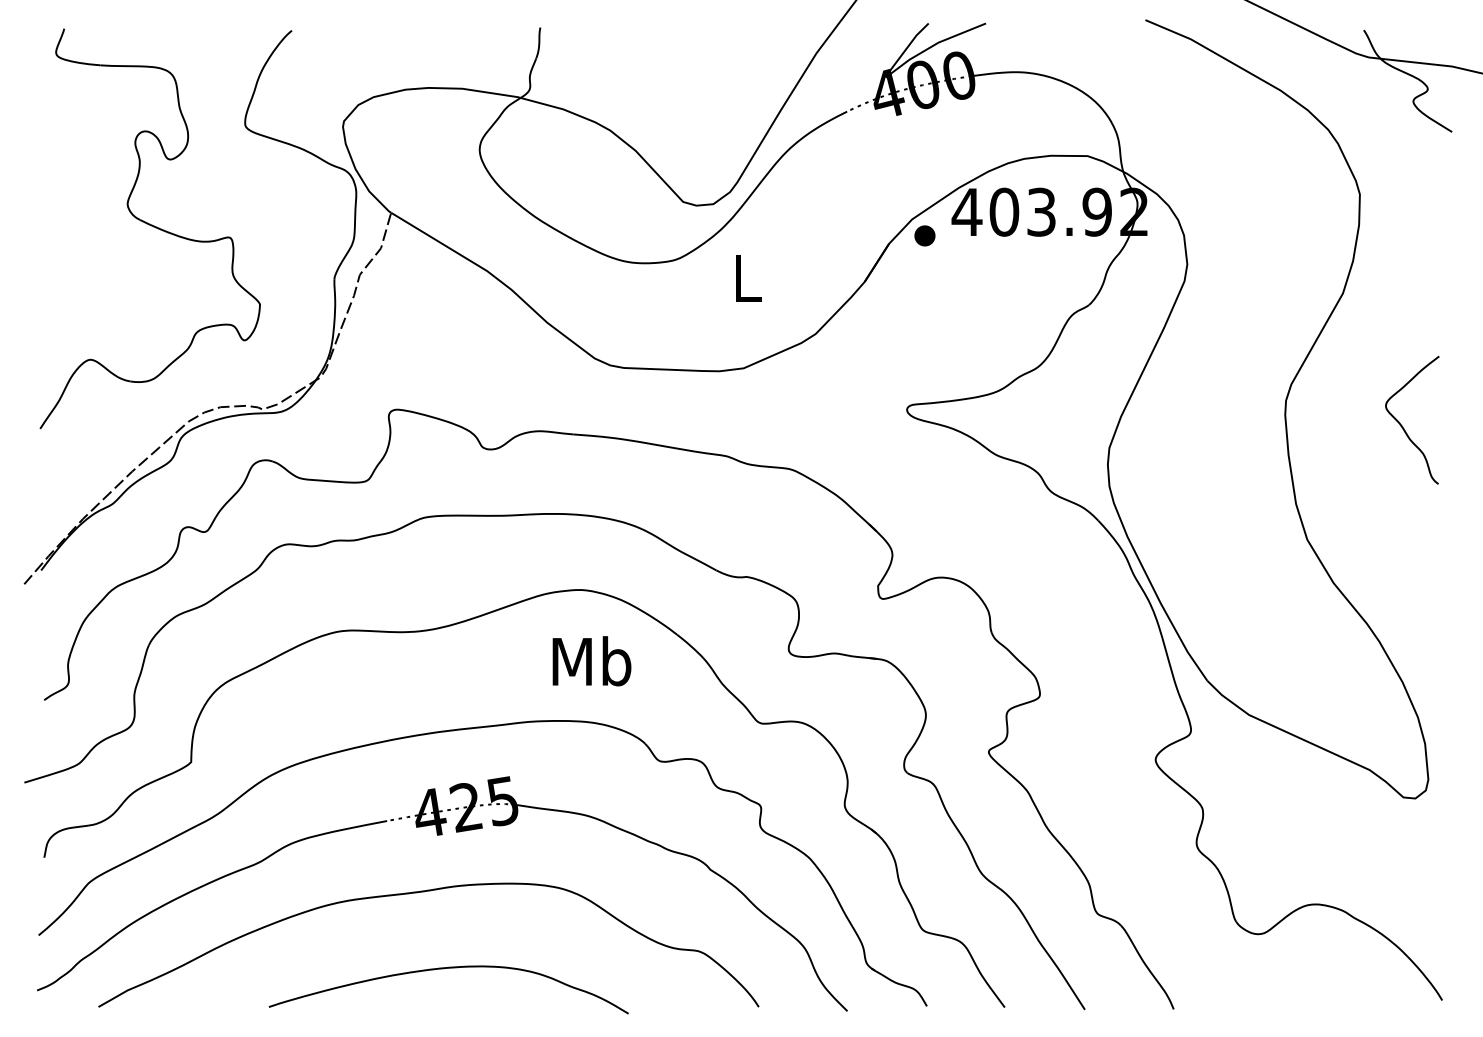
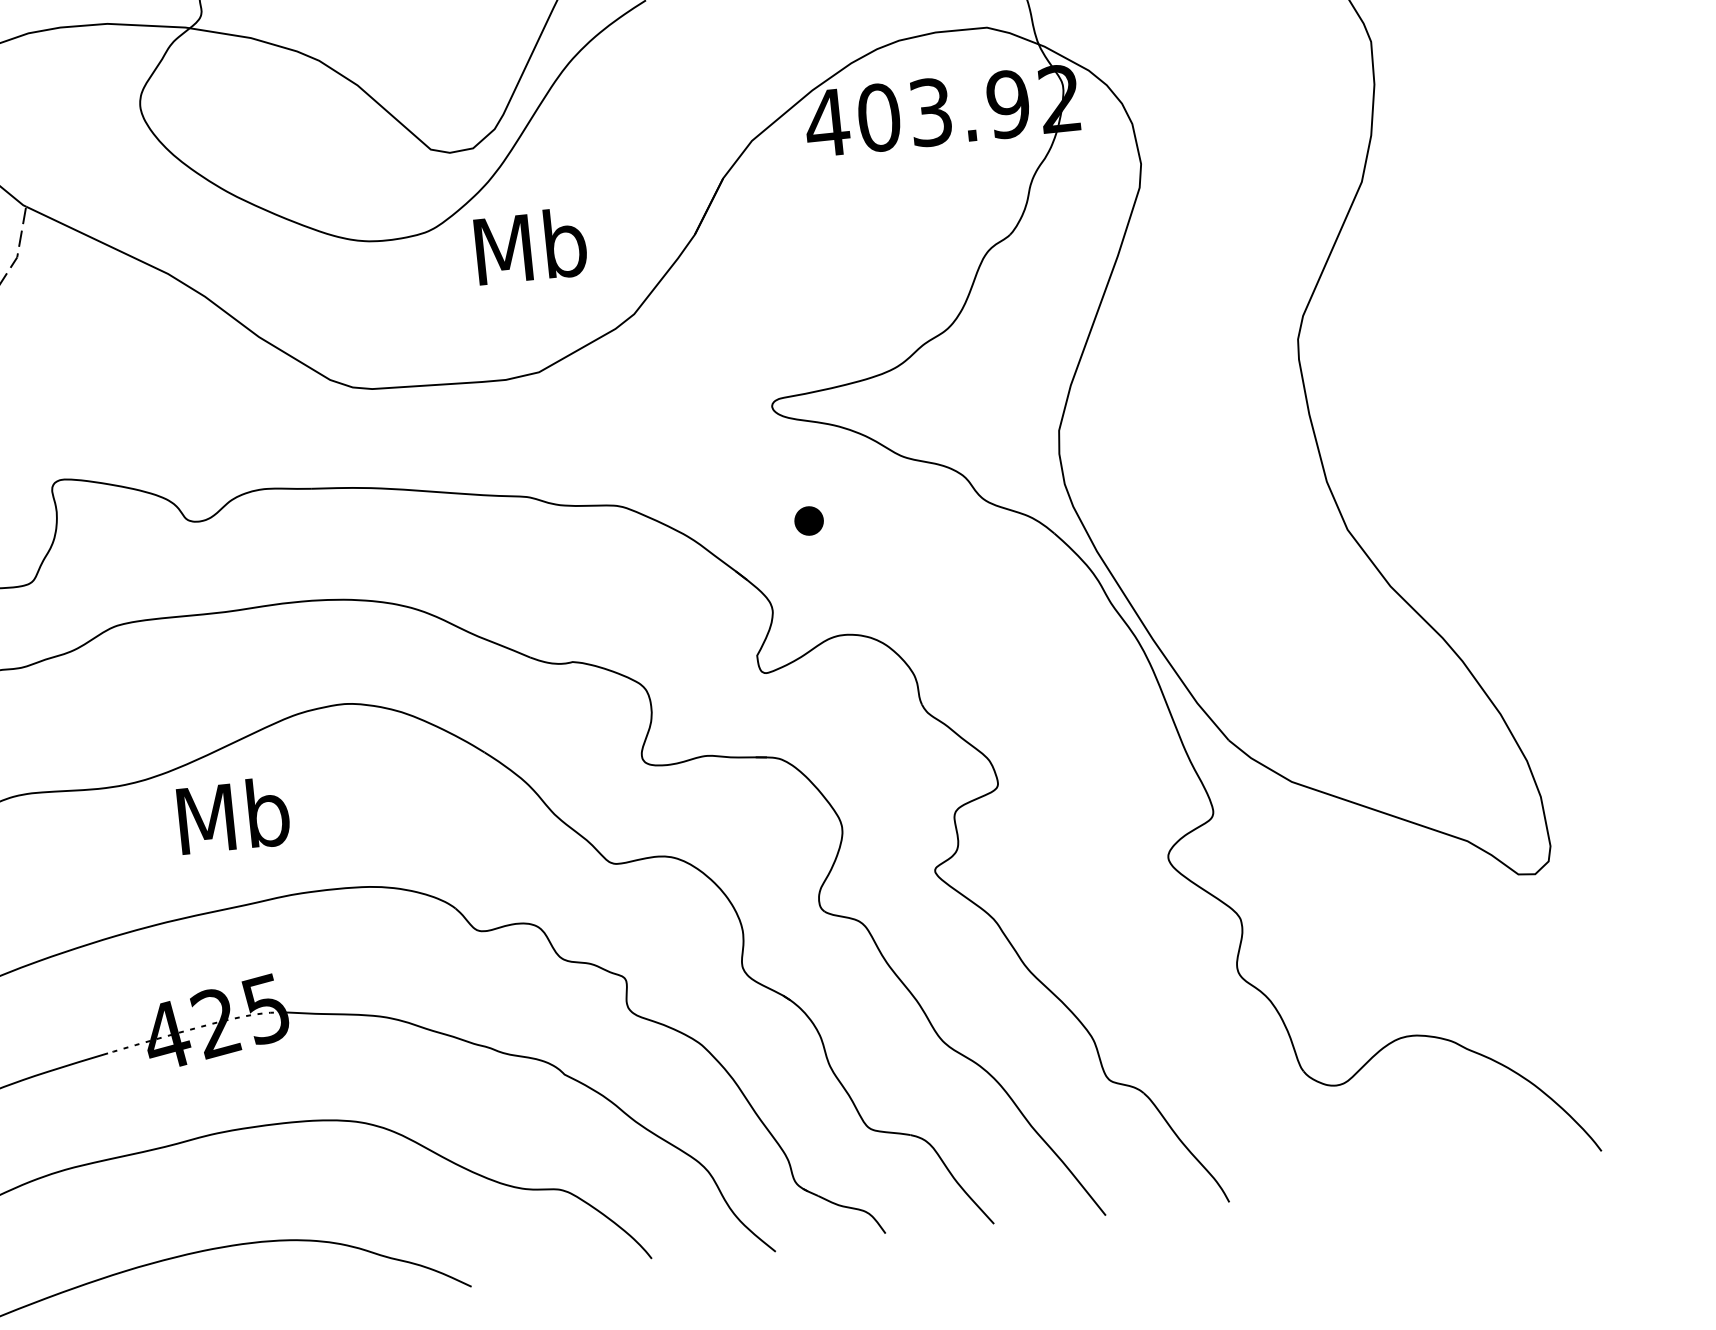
part: (924, 235) -> (808, 520), moved
text: (747, 278) -> (531, 246), L -> Mb
curve: (1402, 425) -> (1463, 357), removed
text: (591, 661) -> (233, 816), moved

